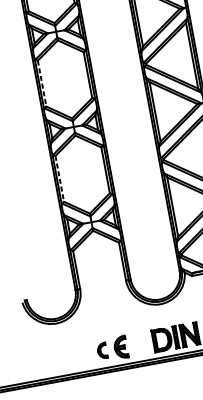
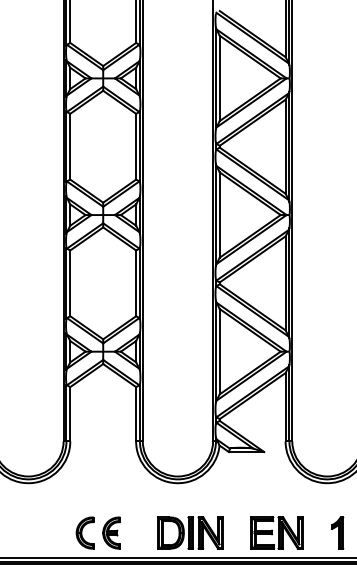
line: (42, 83) -> (70, 146), dashed -> solid
line: (59, 178) -> (70, 283), dashed -> solid
part: (101, 350) -> (84, 532), size x1.43

